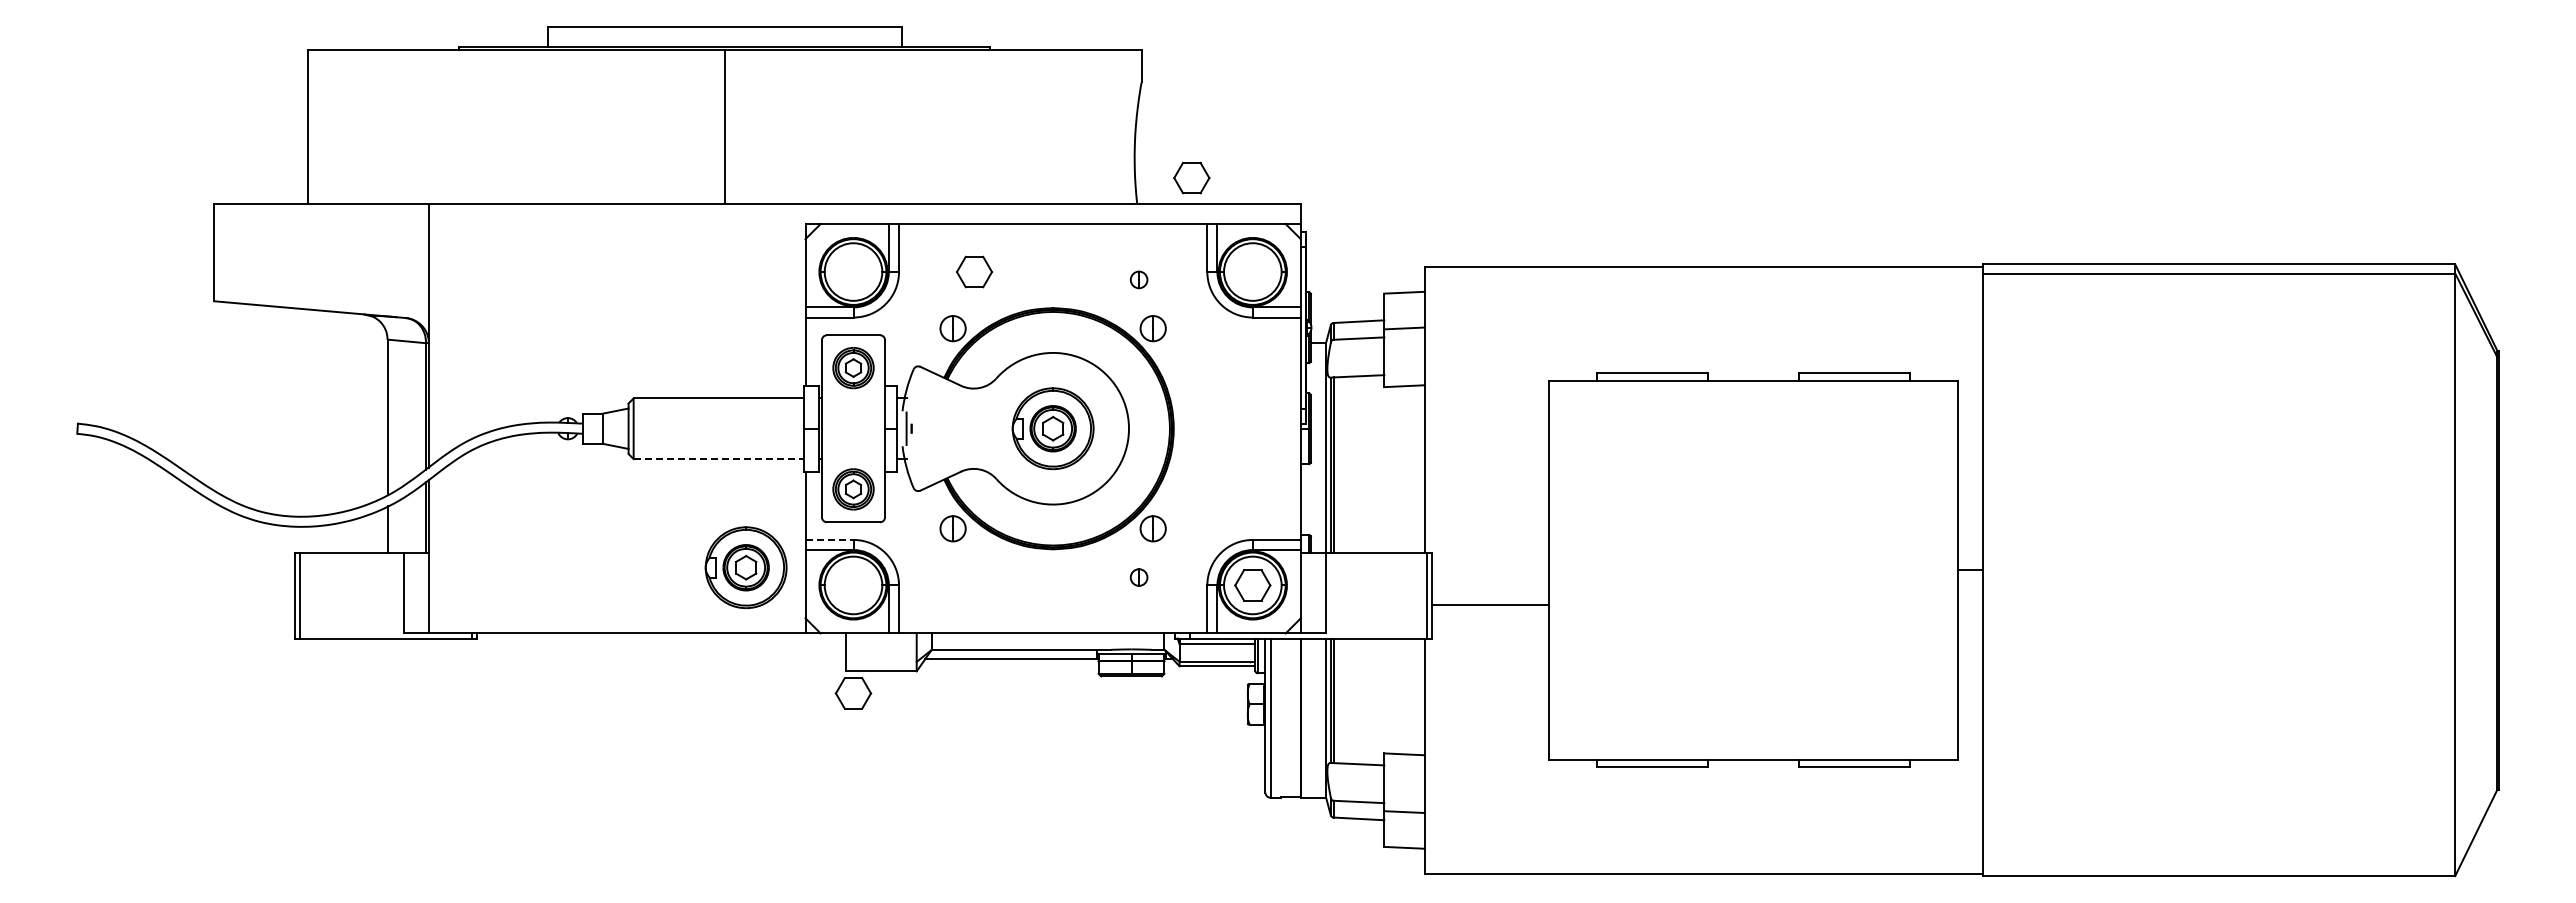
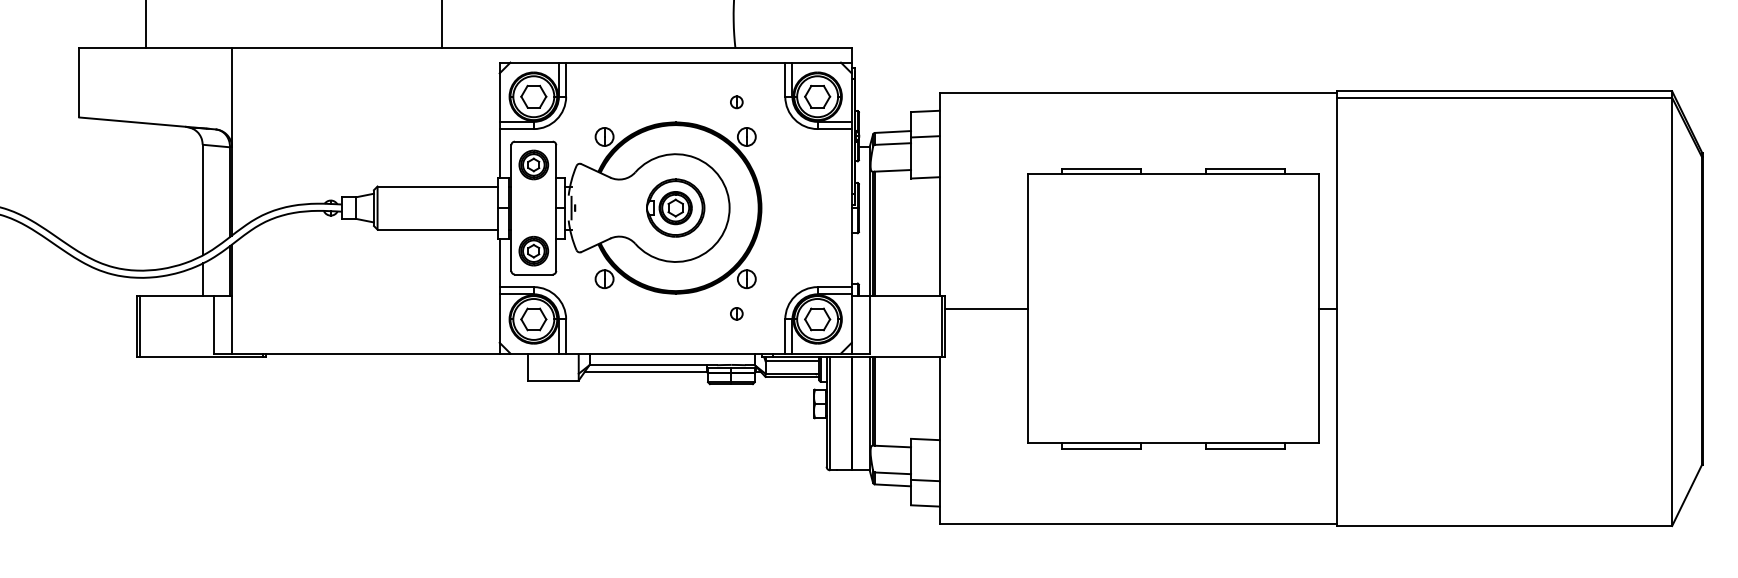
part: (1191, 177) -> (817, 96), moved
part: (974, 271) -> (533, 96), moved
line: (719, 459) -> (438, 229), dashed -> solid
line: (830, 539) -> (517, 286), dashed -> solid
part: (745, 567) -> (457, 306), removed
line: (1490, 605) -> (986, 308), moved
part: (853, 693) -> (533, 319), moved

